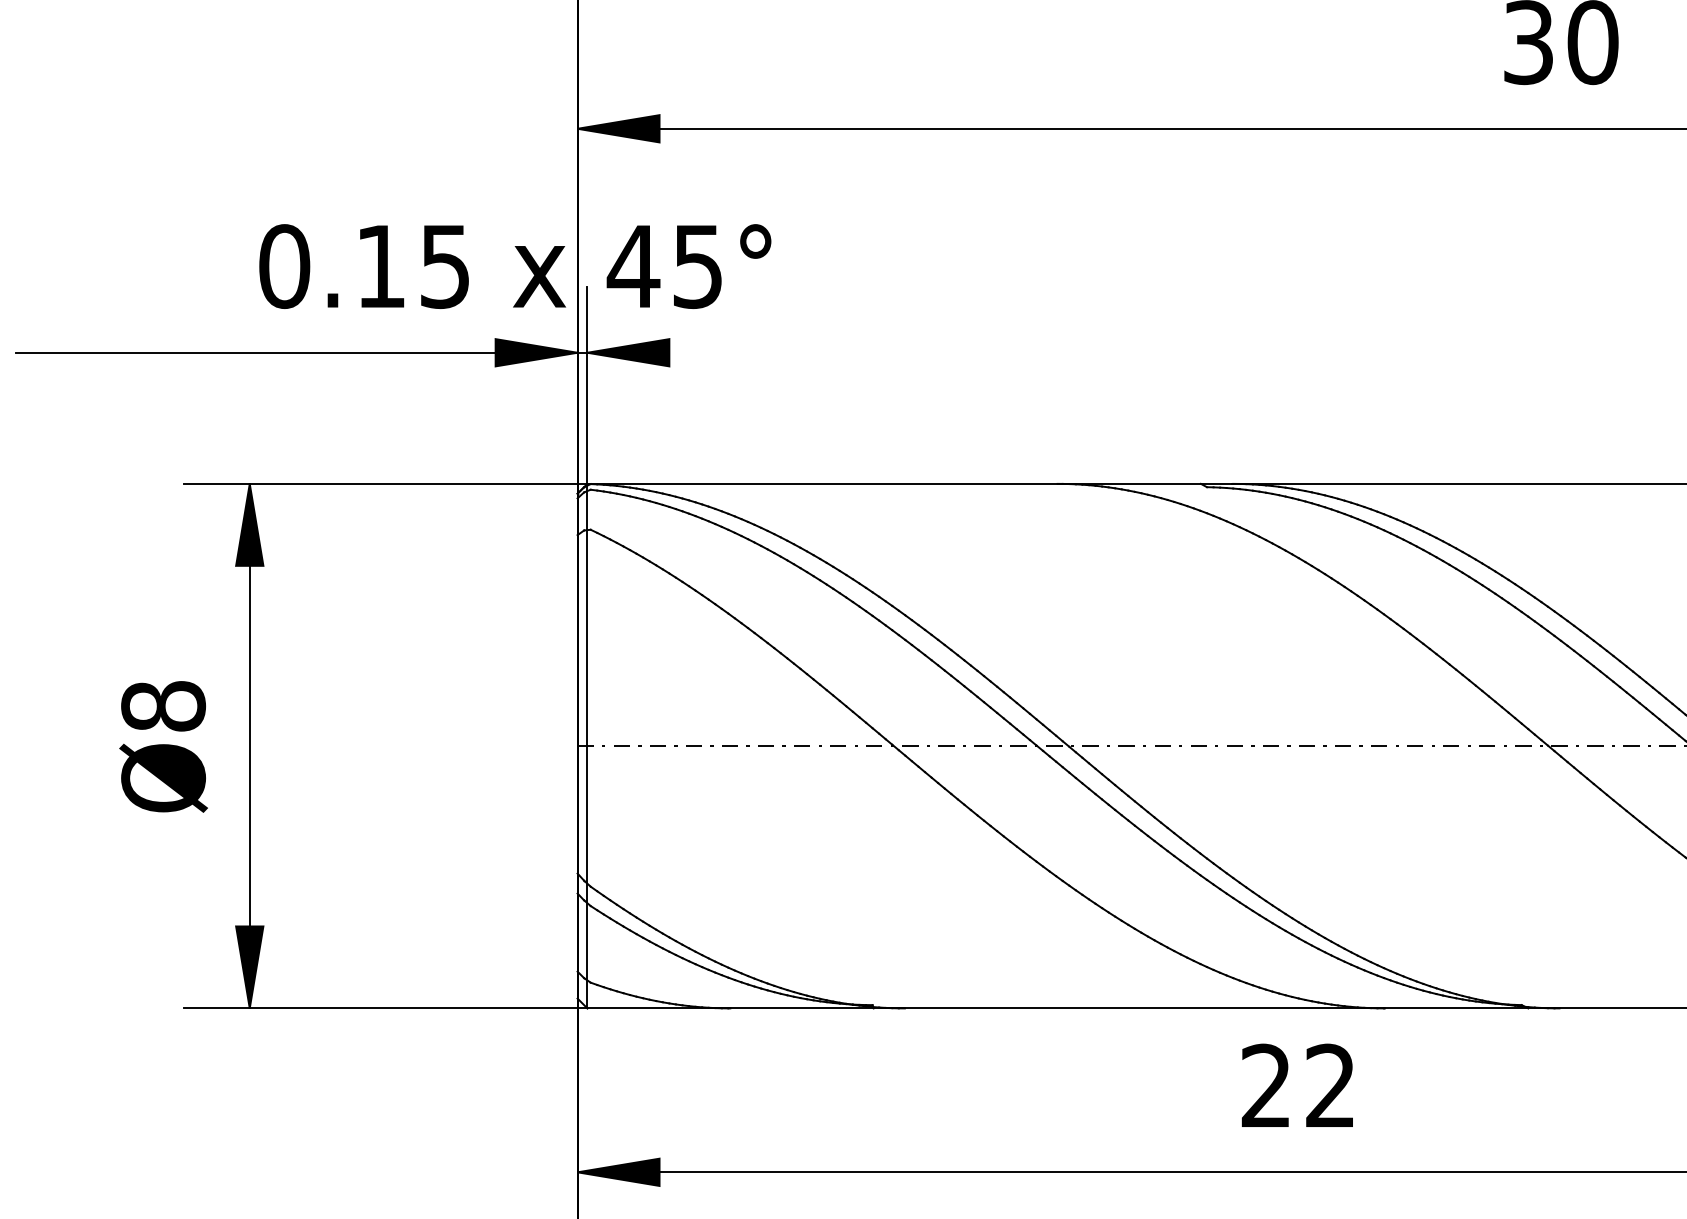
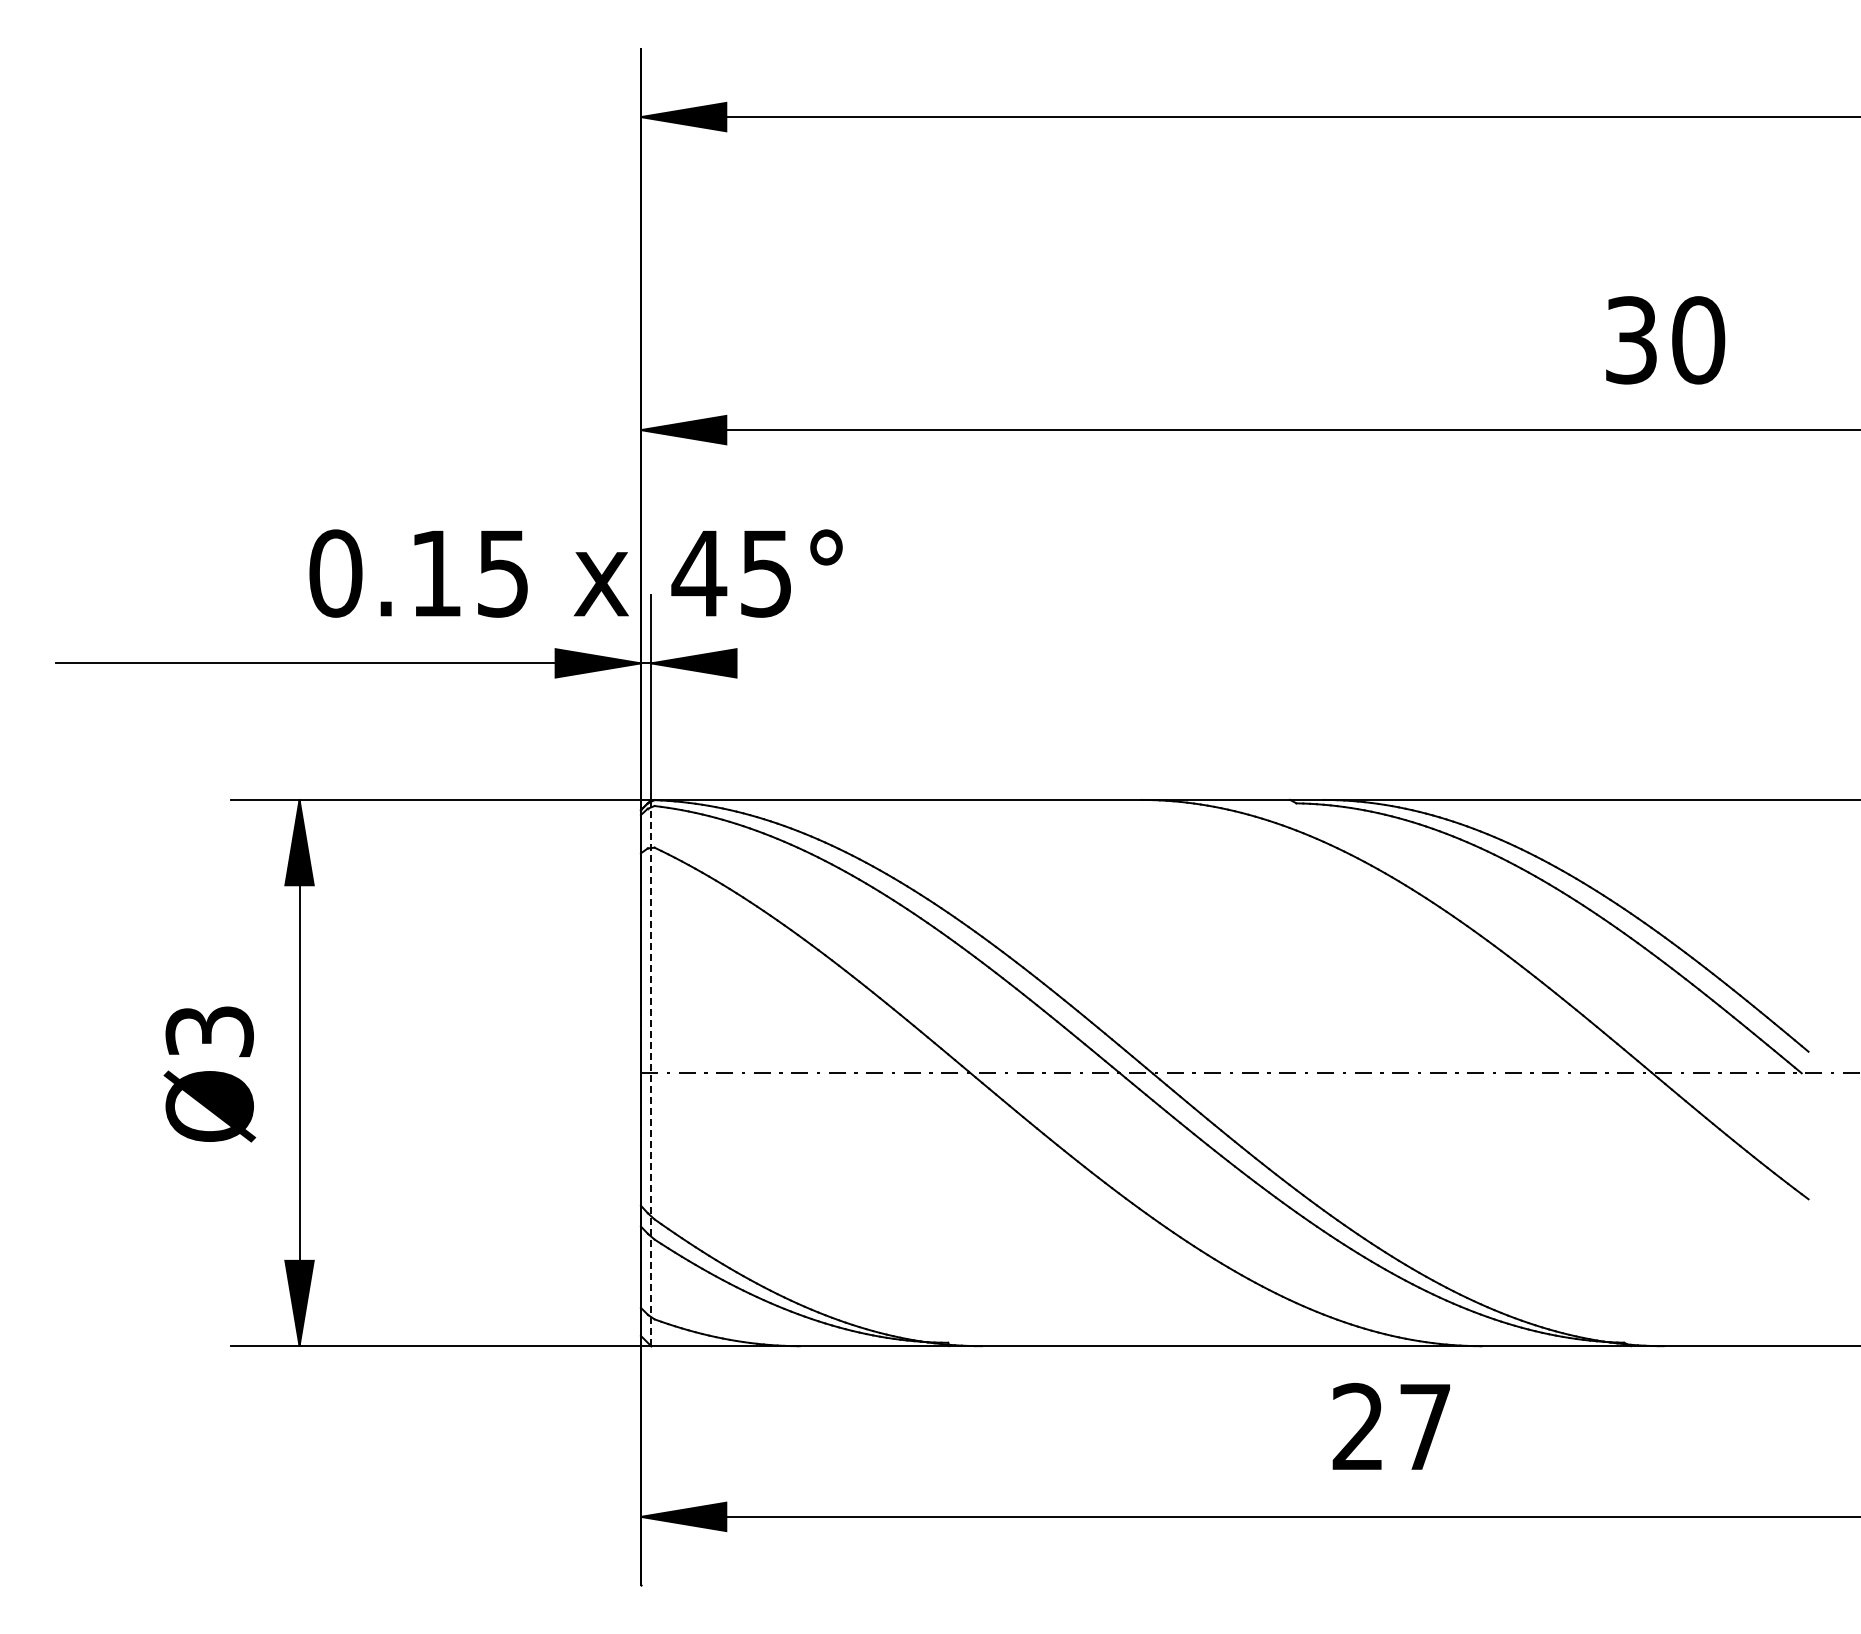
text: (163, 706) -> (209, 1031), Ø8 -> Ø3
line: (587, 746) -> (651, 1073), solid -> dashed
text: (1329, 1084) -> (1424, 1425), 22 -> 27

